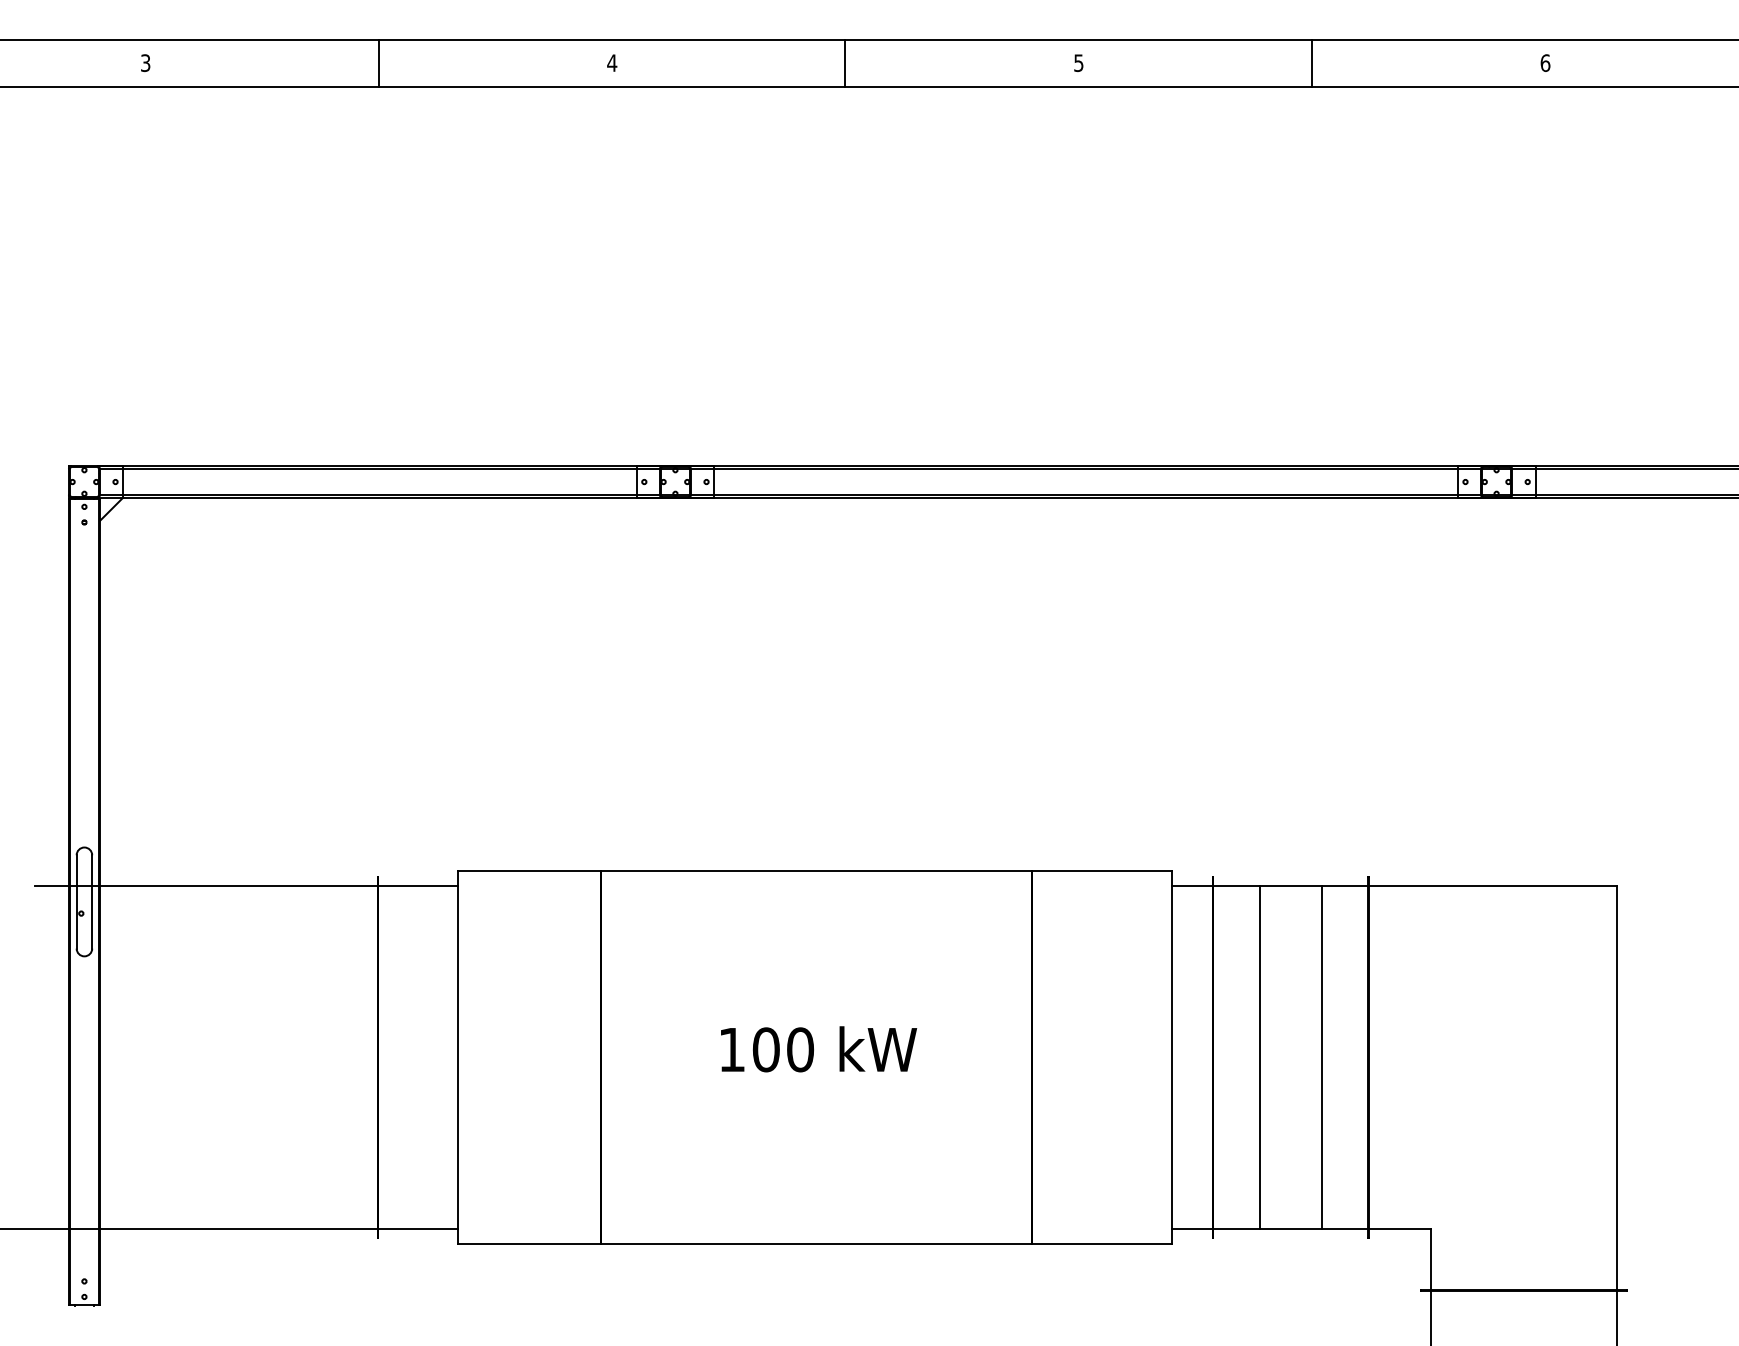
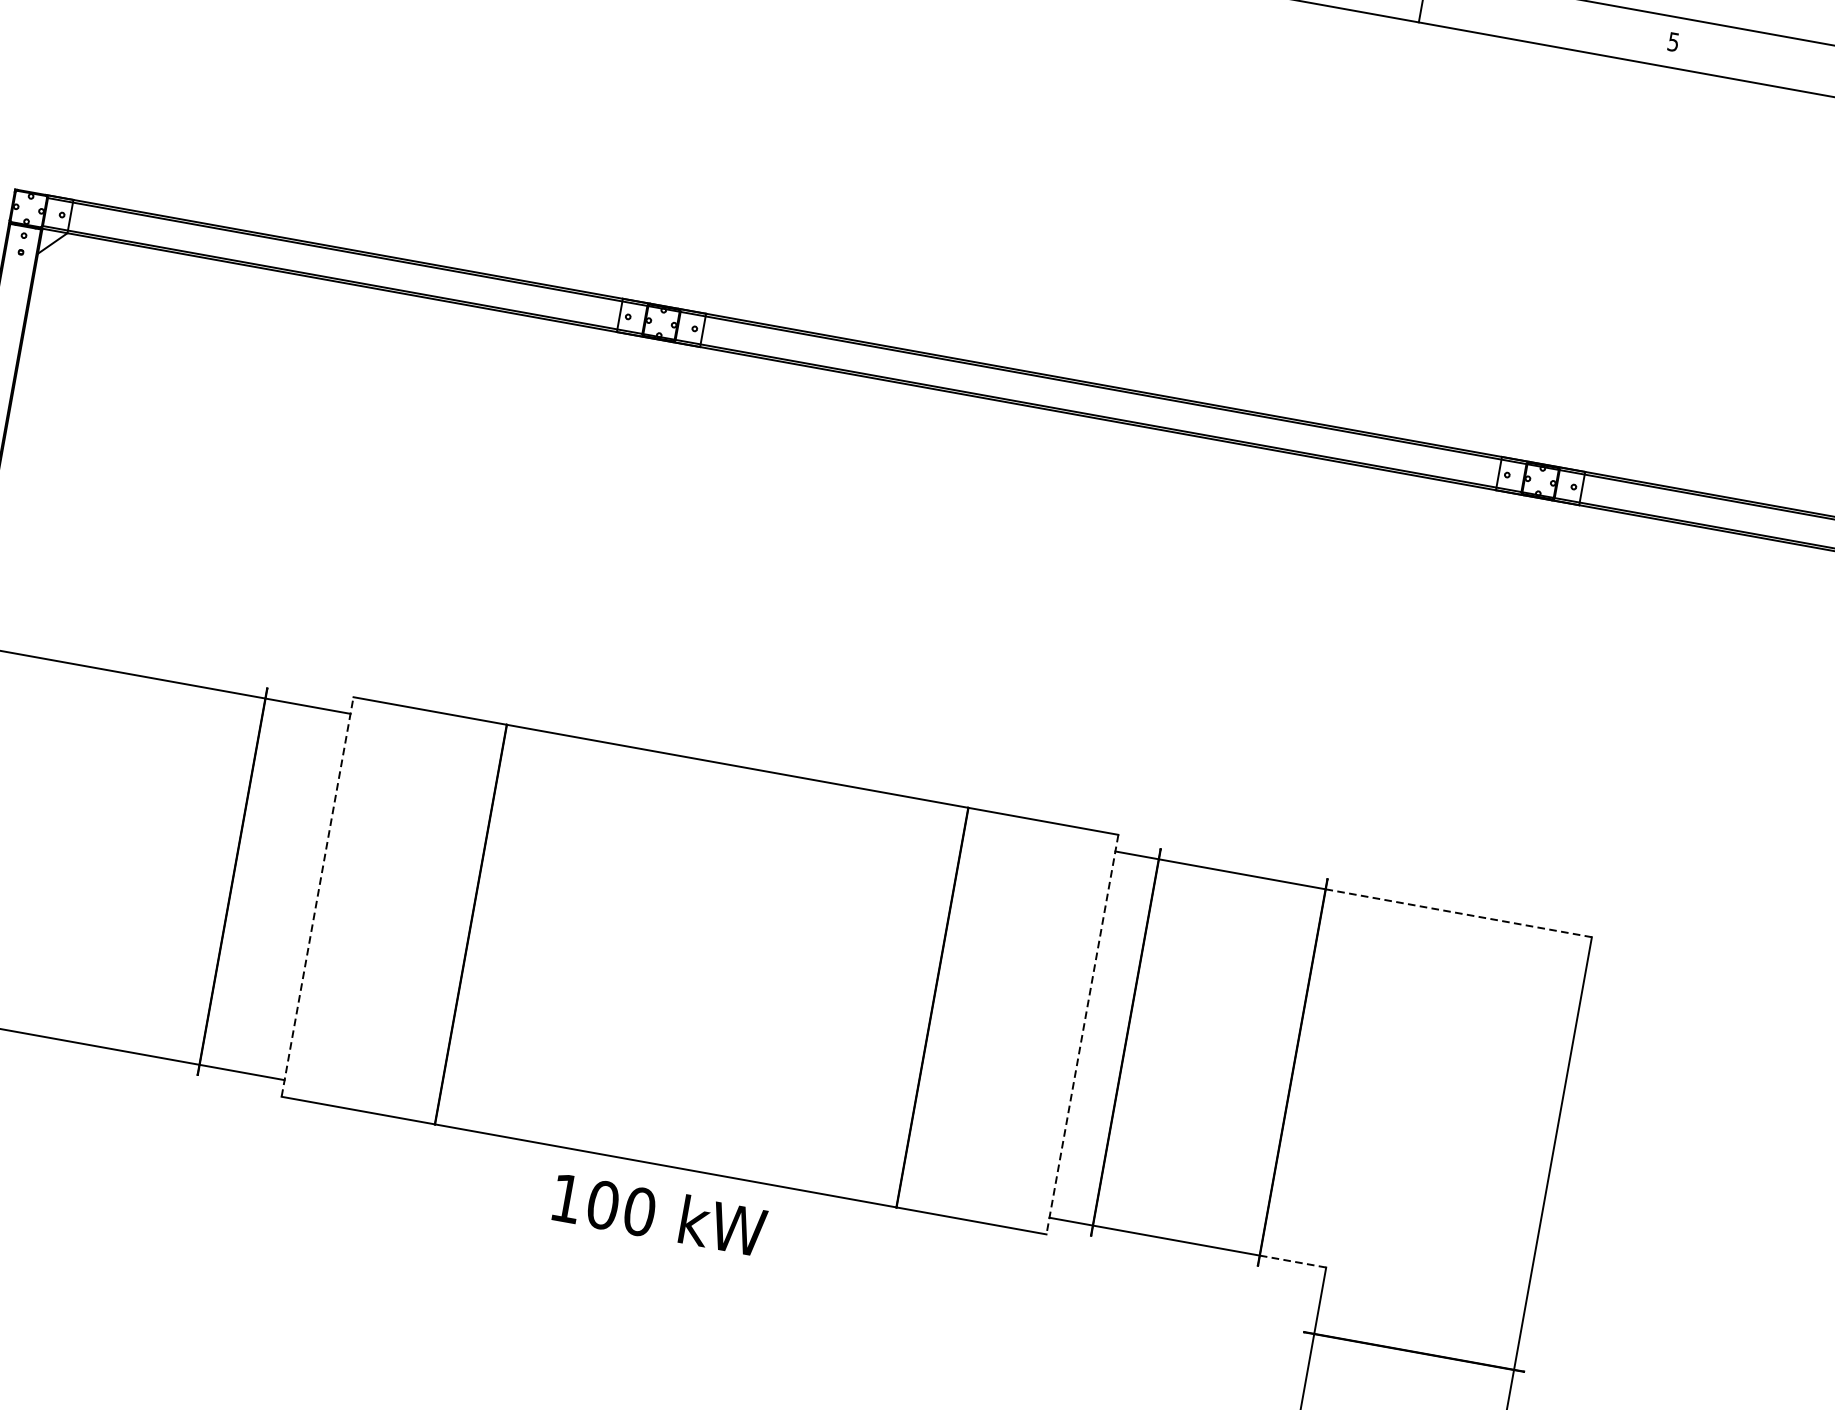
text: (1545, 63) -> (1673, 42), 6 -> 5
line: (1493, 886) -> (1459, 913), solid -> dashed
text: (819, 1049) -> (660, 1215), moved
line: (457, 1057) -> (317, 896), solid -> dashed
line: (1172, 1057) -> (1082, 1034), solid -> dashed
line: (1259, 1057) -> (1175, 1051), removed
line: (1321, 1057) -> (1242, 1063), removed
line: (1399, 1228) -> (1292, 1261), solid -> dashed

